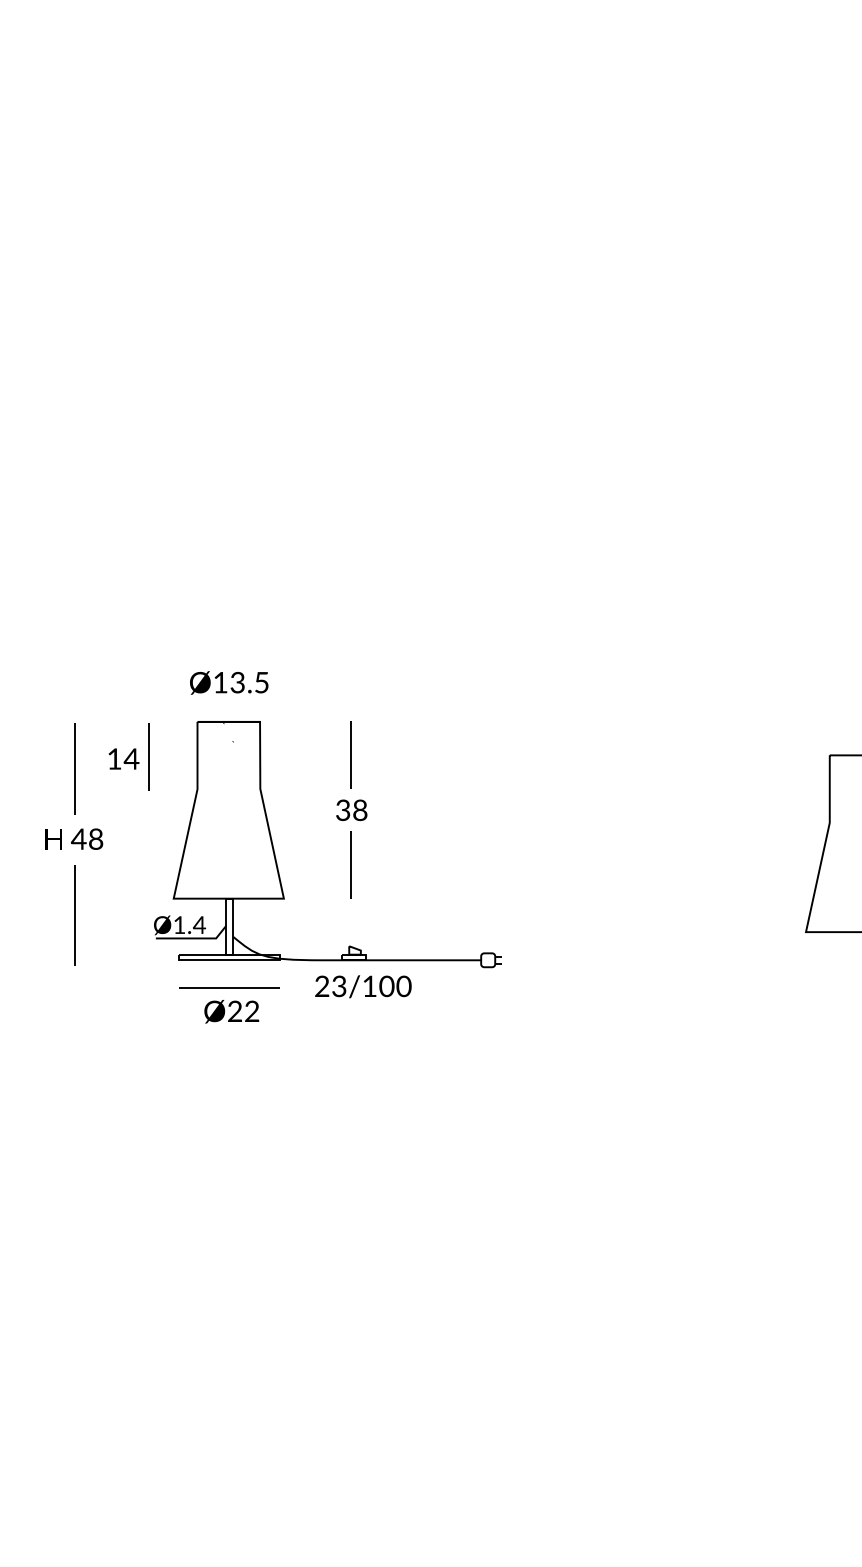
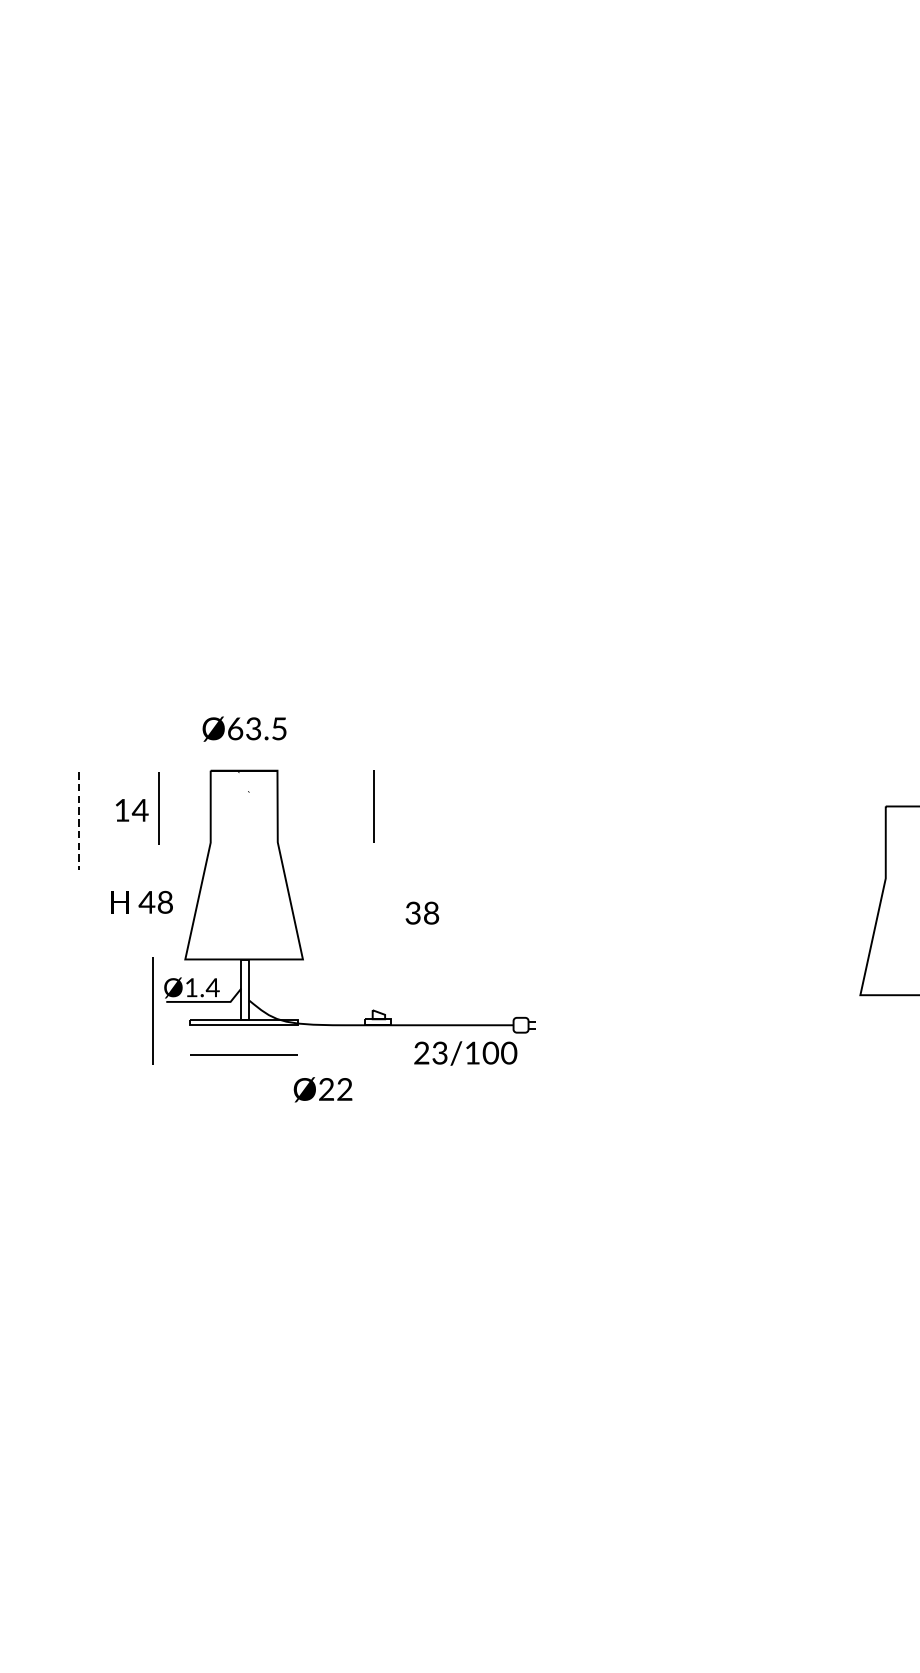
text: (220, 682) -> (235, 728), Ø13.5 -> Ø63.5
line: (74, 769) -> (79, 821), solid -> dashed
text: (351, 809) -> (422, 912), moved
text: (74, 838) -> (142, 901), moved
line: (350, 864) -> (374, 922), removed
line: (74, 915) -> (153, 1010), moved
text: (363, 986) -> (465, 1053), moved
text: (231, 1011) -> (322, 1089), moved

